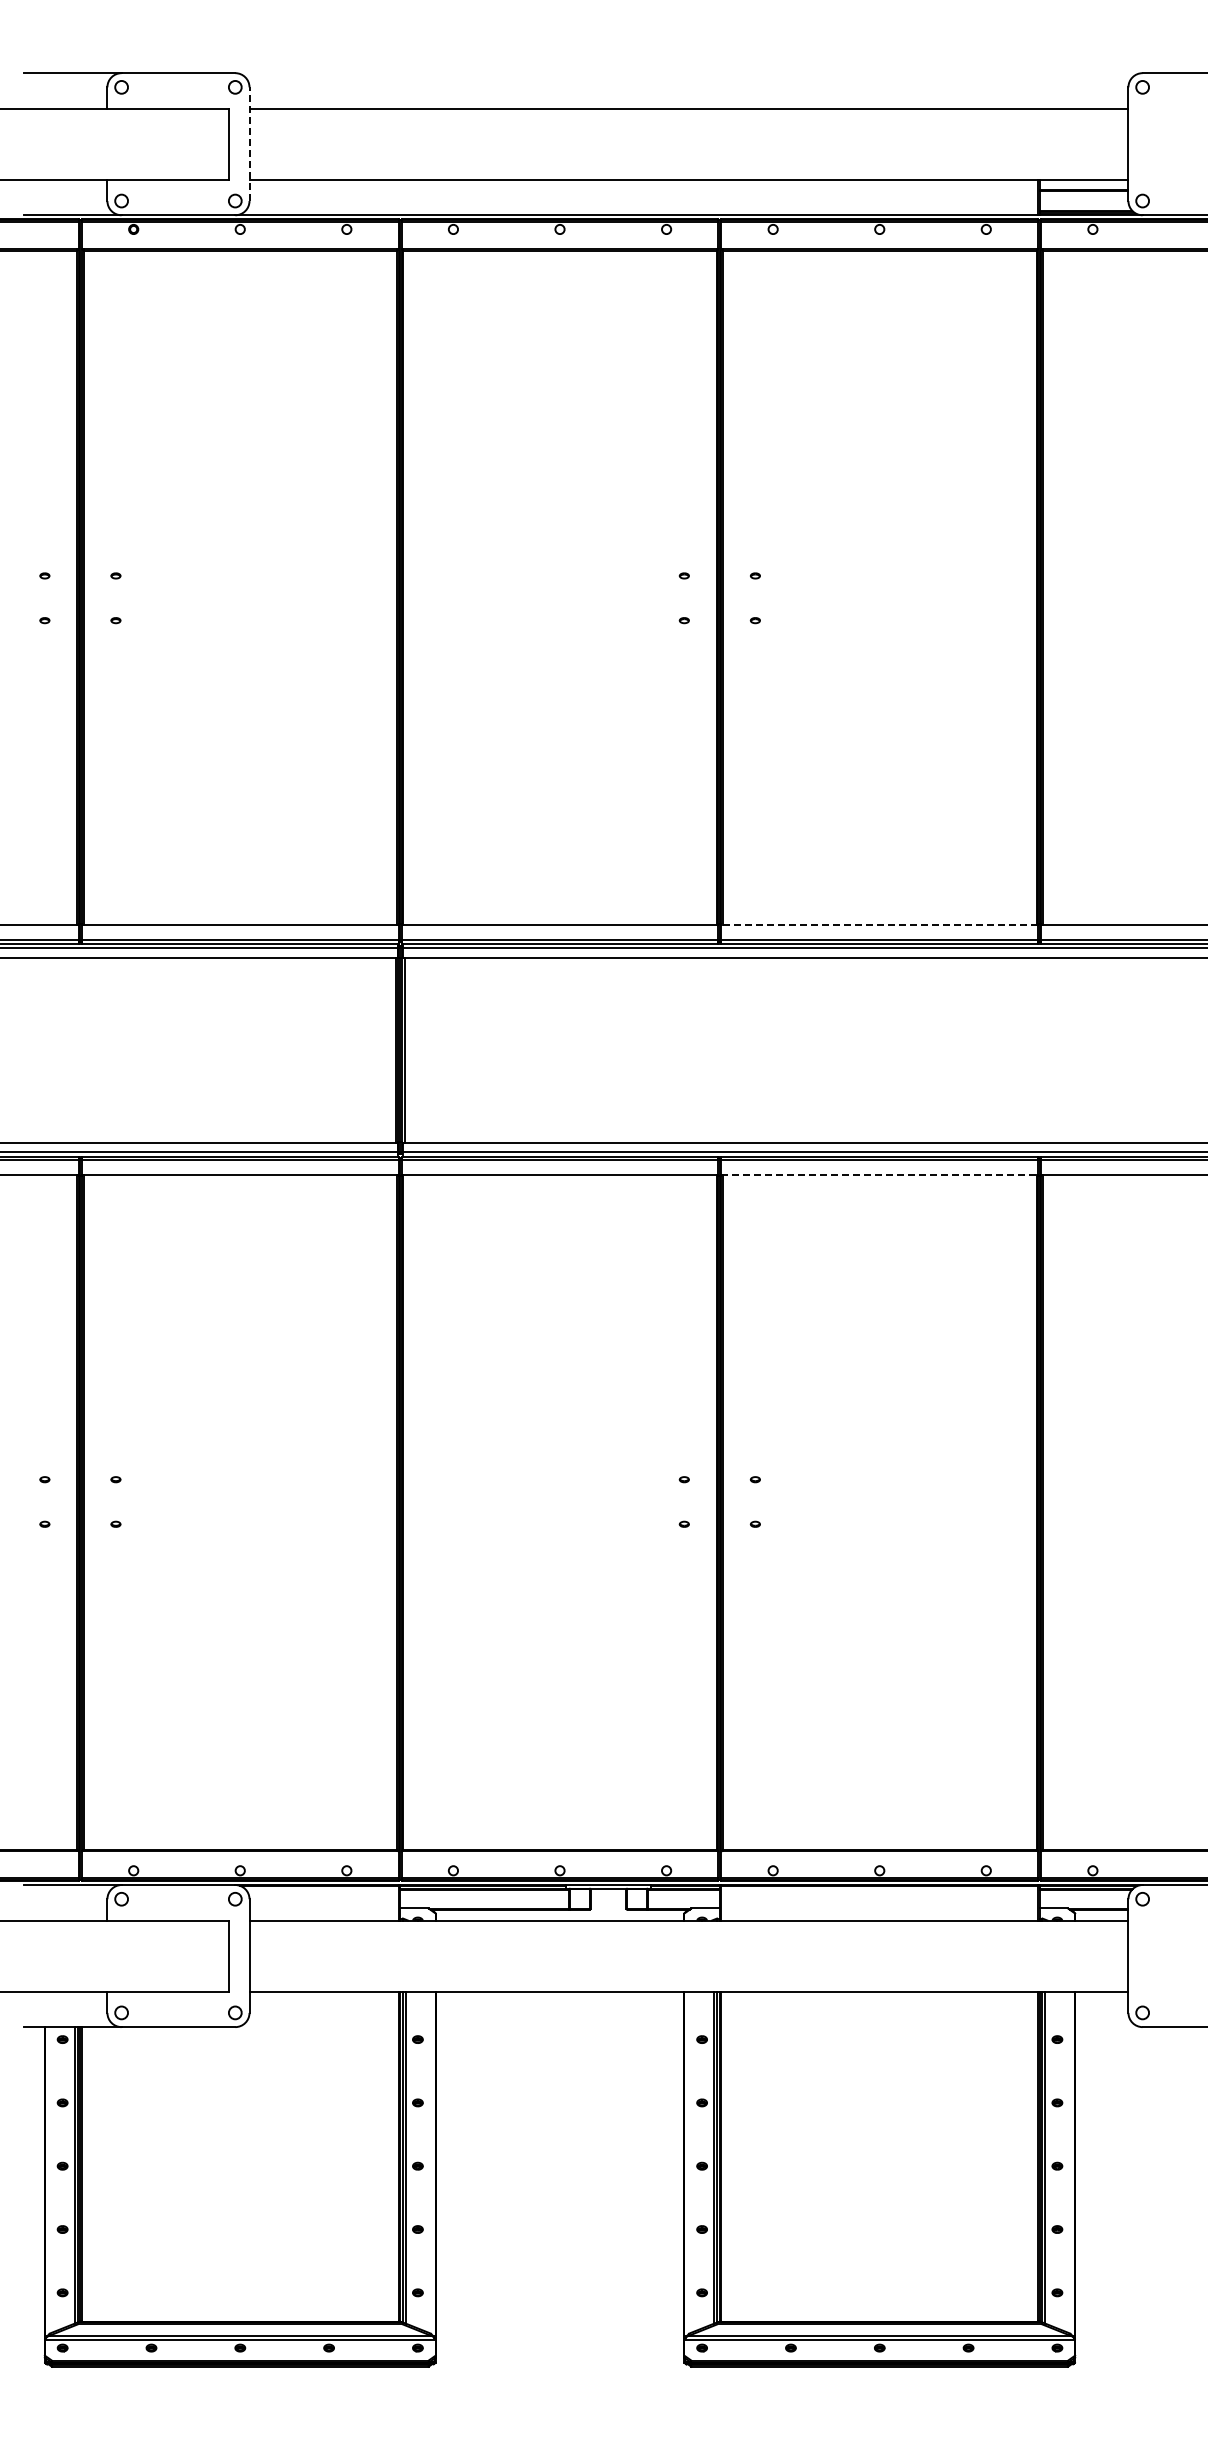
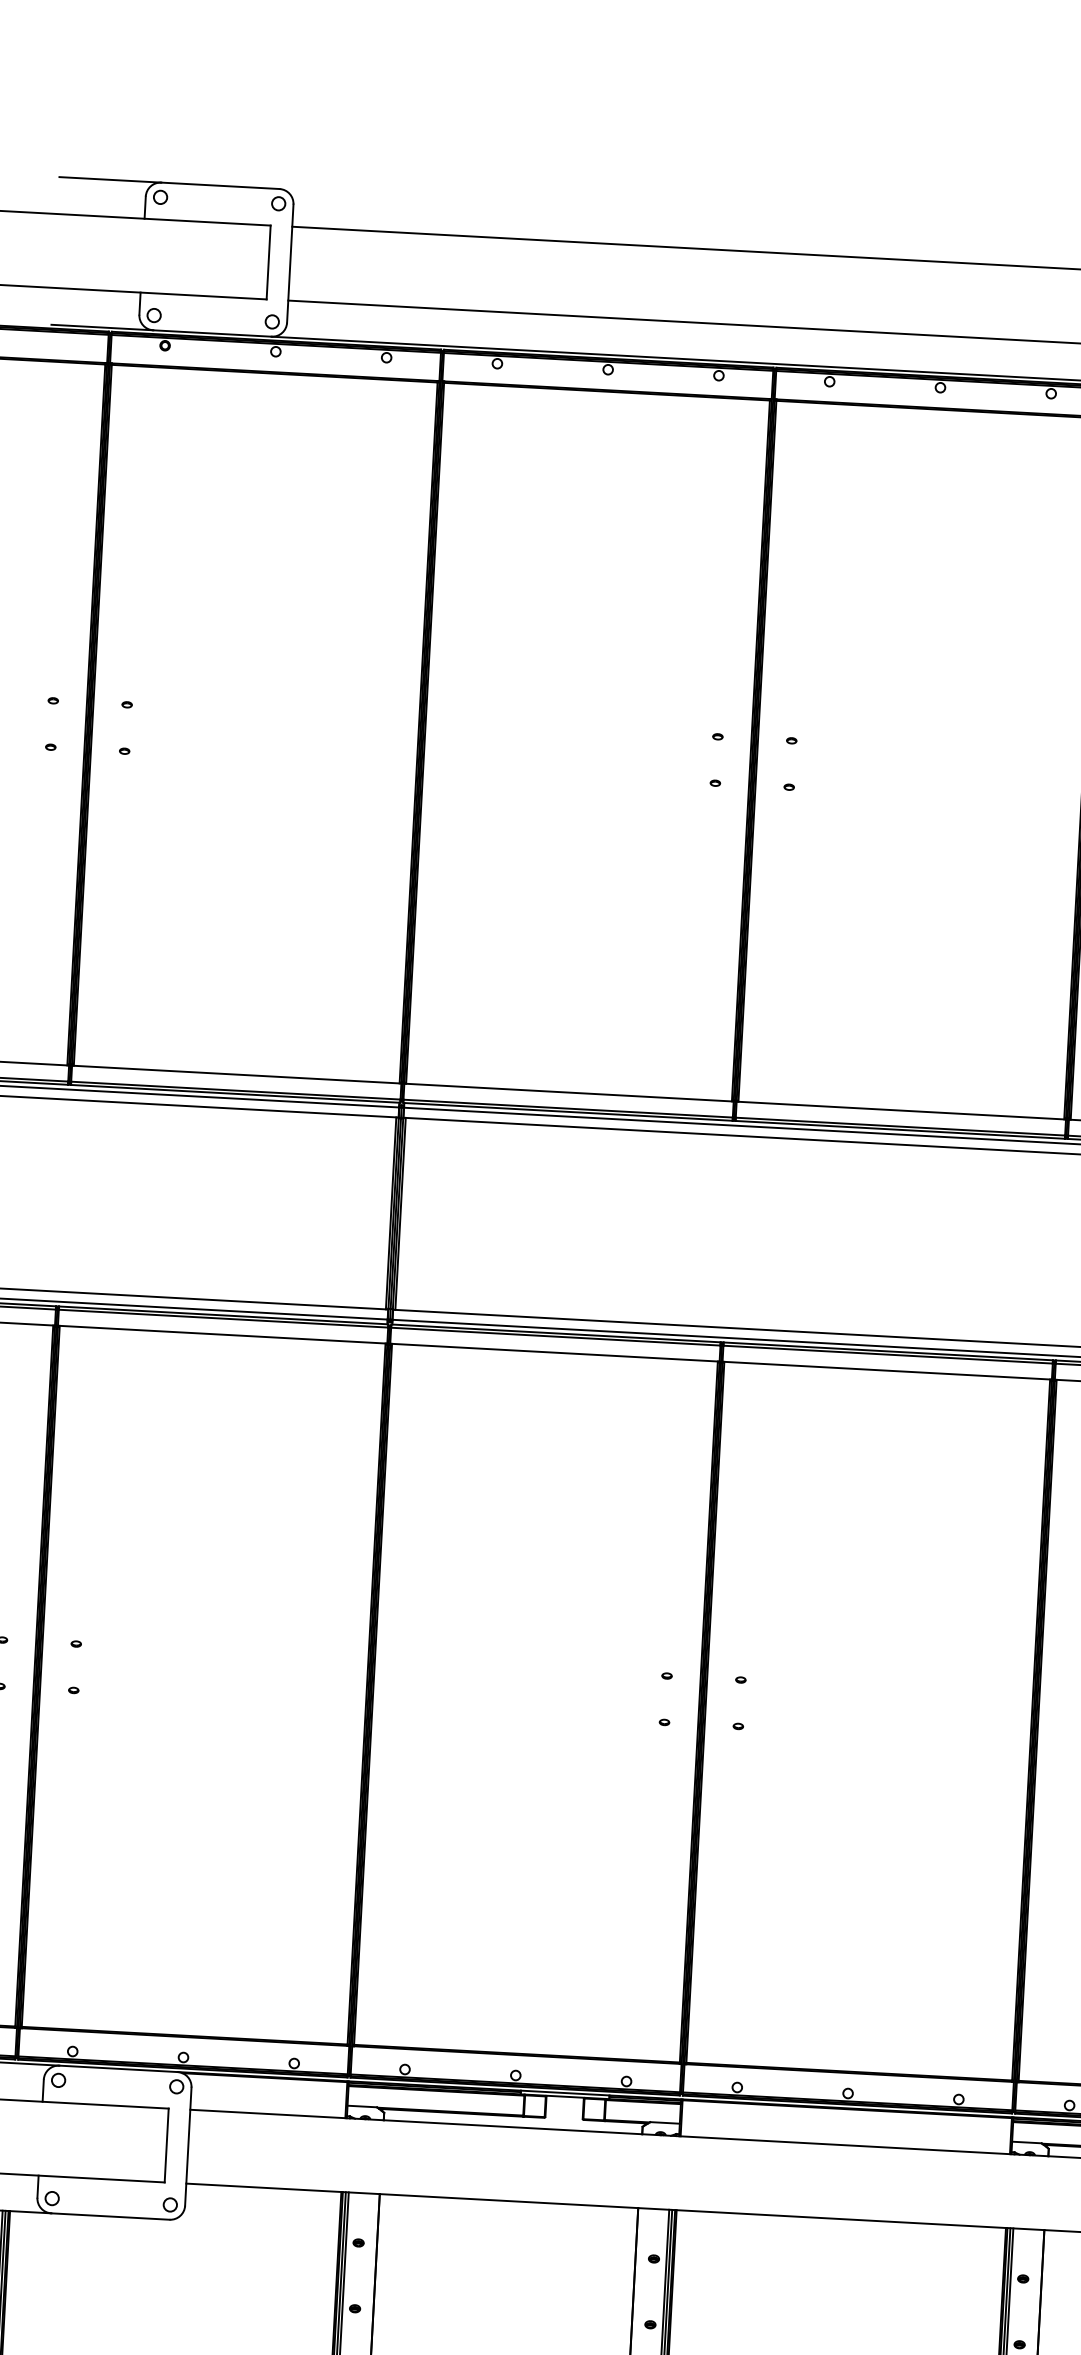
line: (249, 144) -> (290, 263), dashed -> solid
line: (879, 925) -> (901, 1111), dashed -> solid
line: (880, 1175) -> (888, 1370), dashed -> solid

